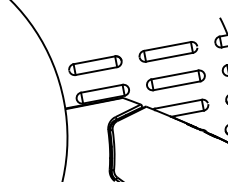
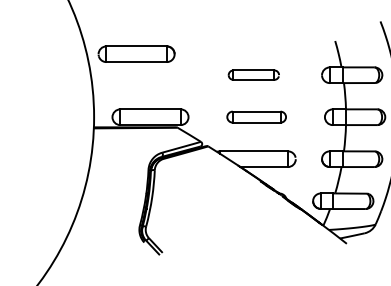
part: (168, 51) -> (253, 74), size x0.6
part: (95, 65) -> (136, 53), moved
part: (175, 79) -> (256, 116), size x0.7

